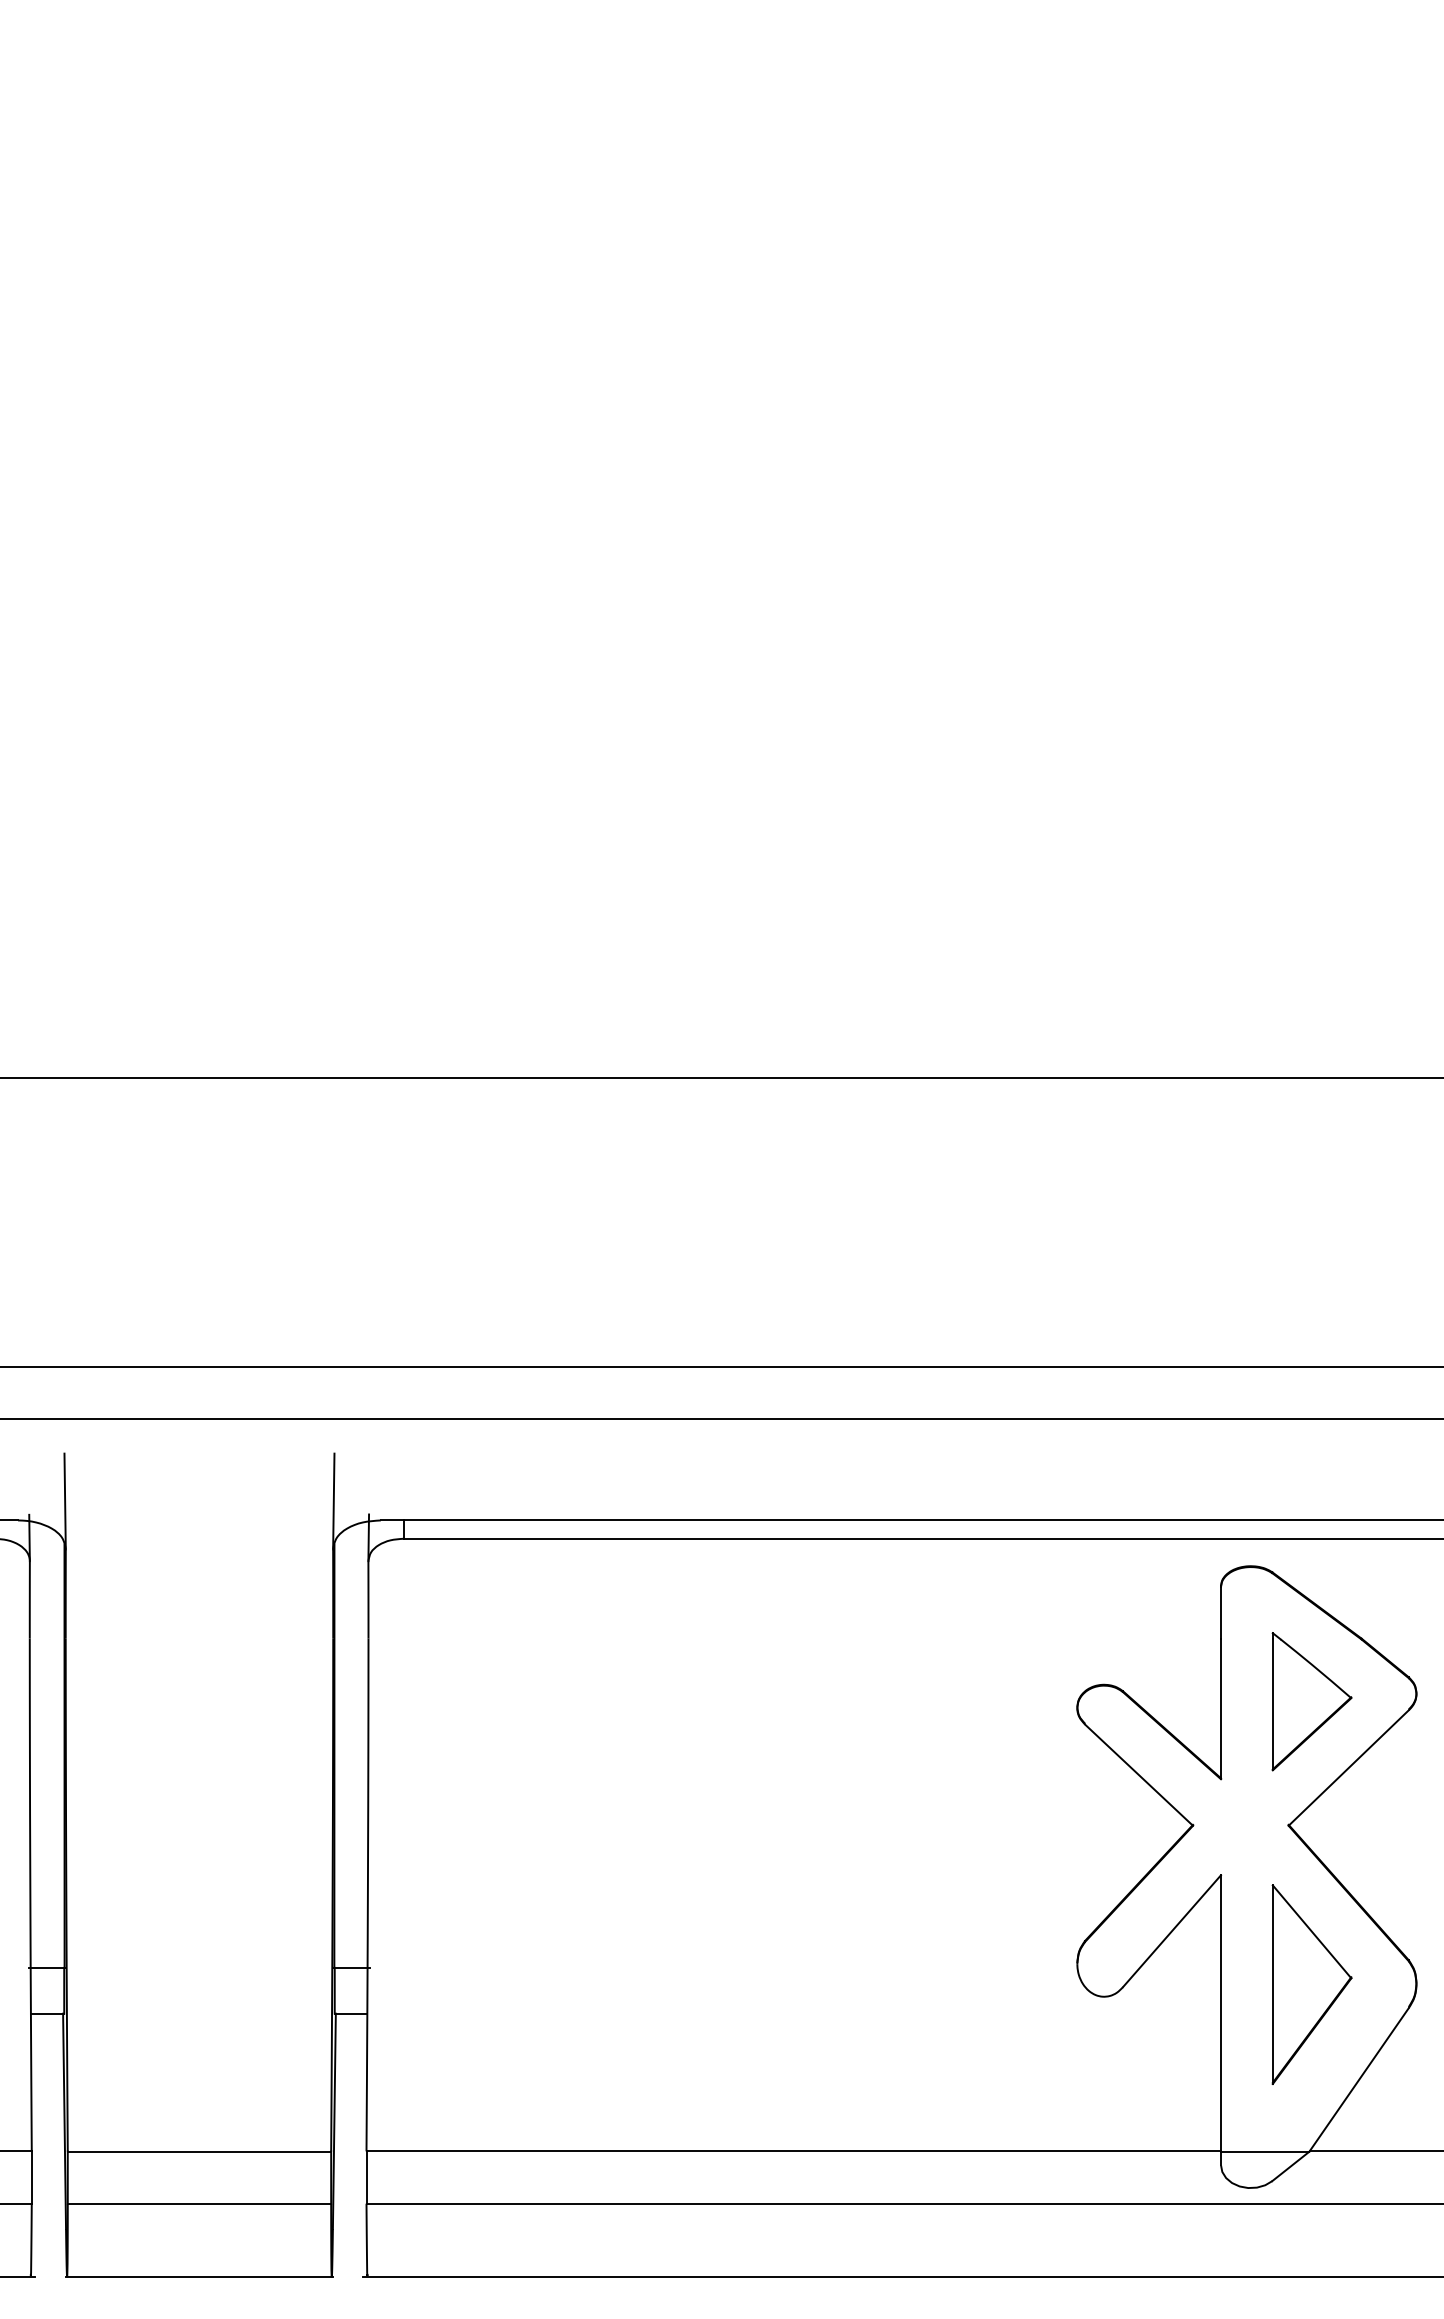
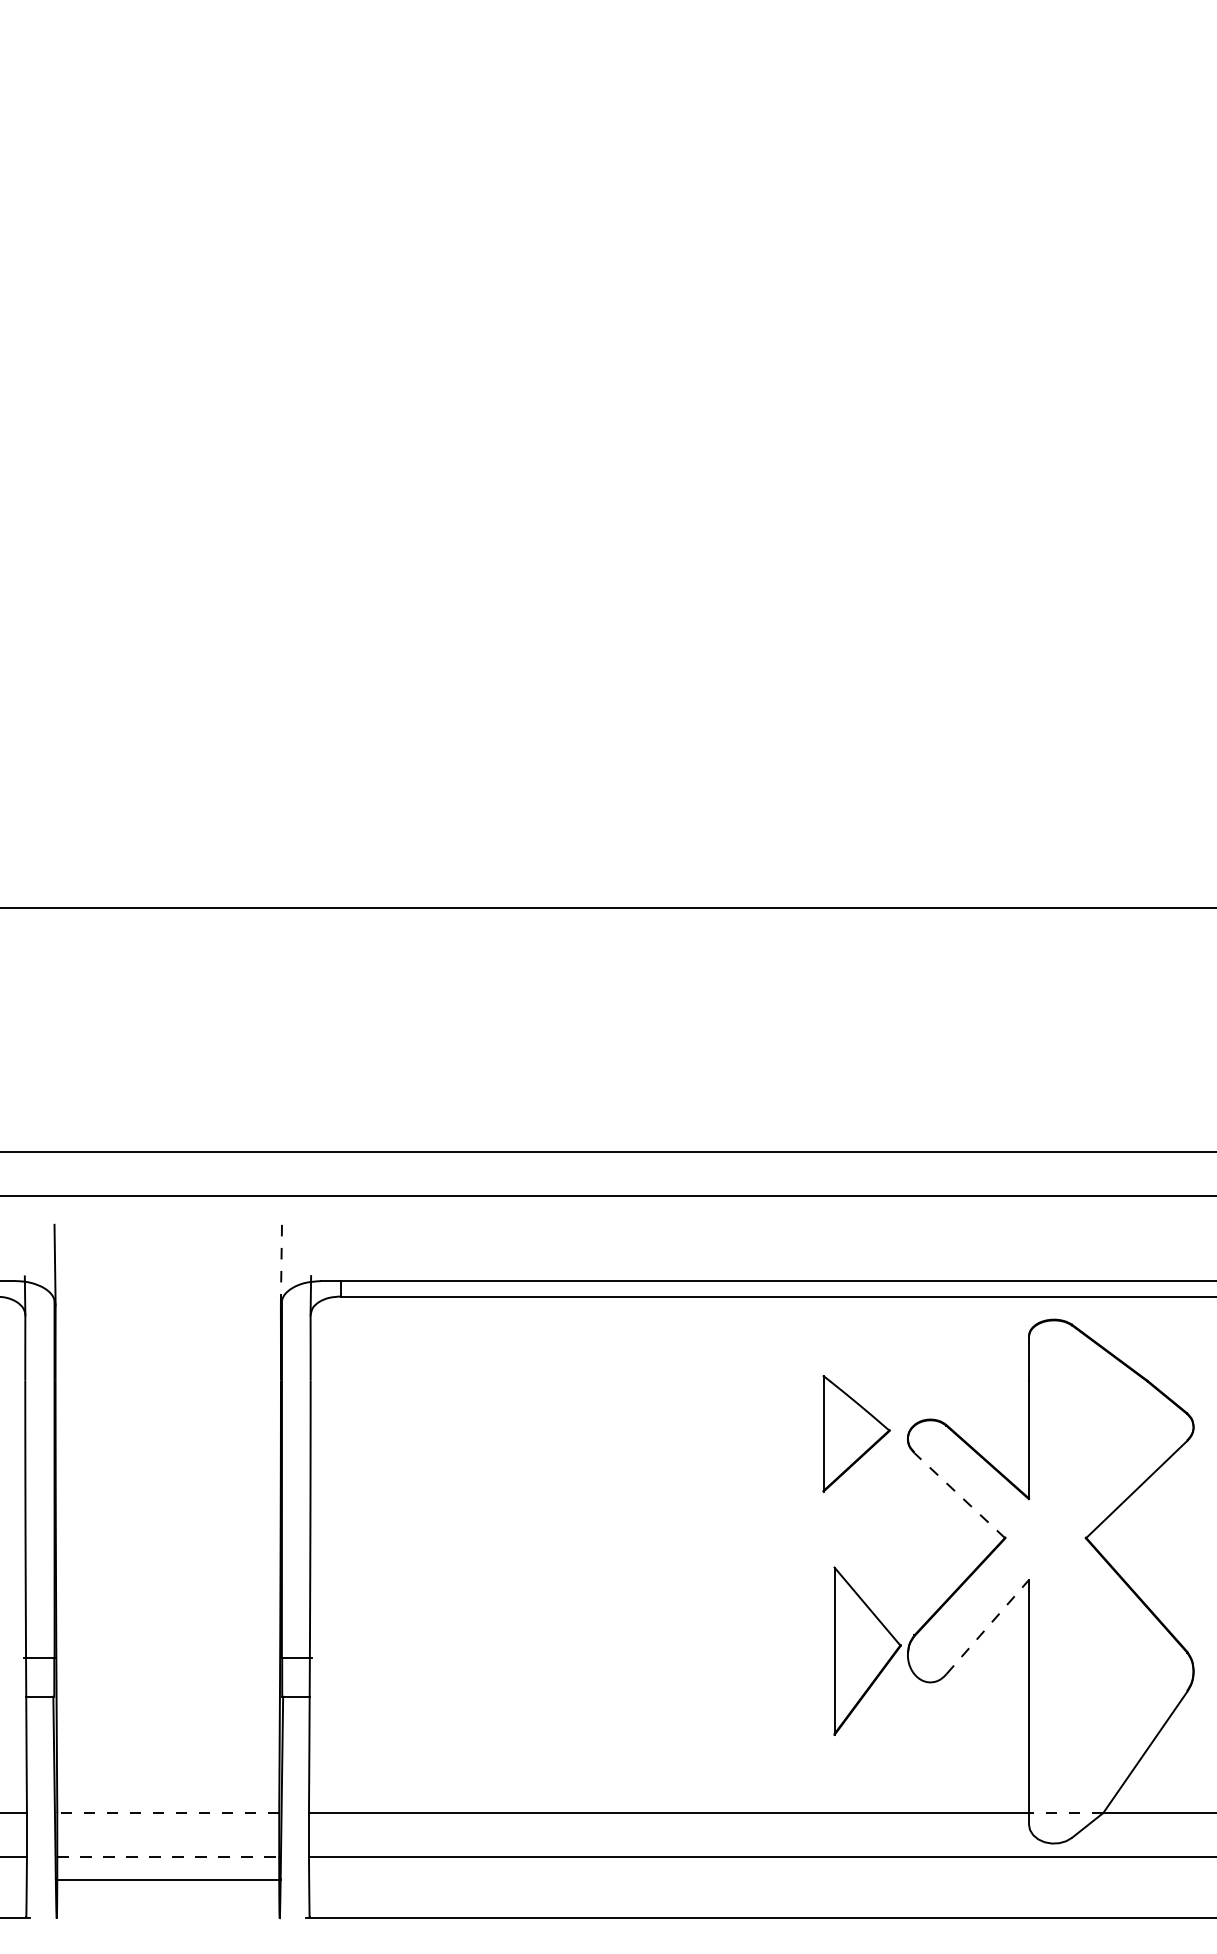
line: (333, 1500) -> (281, 1264), solid -> dashed
part: (1311, 1701) -> (856, 1433), moved
line: (1138, 1774) -> (959, 1495), solid -> dashed
line: (1171, 1931) -> (987, 1627), solid -> dashed
part: (1311, 1983) -> (867, 1650), moved
line: (199, 2151) -> (168, 1812), solid -> dashed
line: (1264, 2151) -> (1065, 1812), solid -> dashed
line: (199, 2203) -> (168, 1856), solid -> dashed
line: (199, 2276) -> (168, 1879), moved

